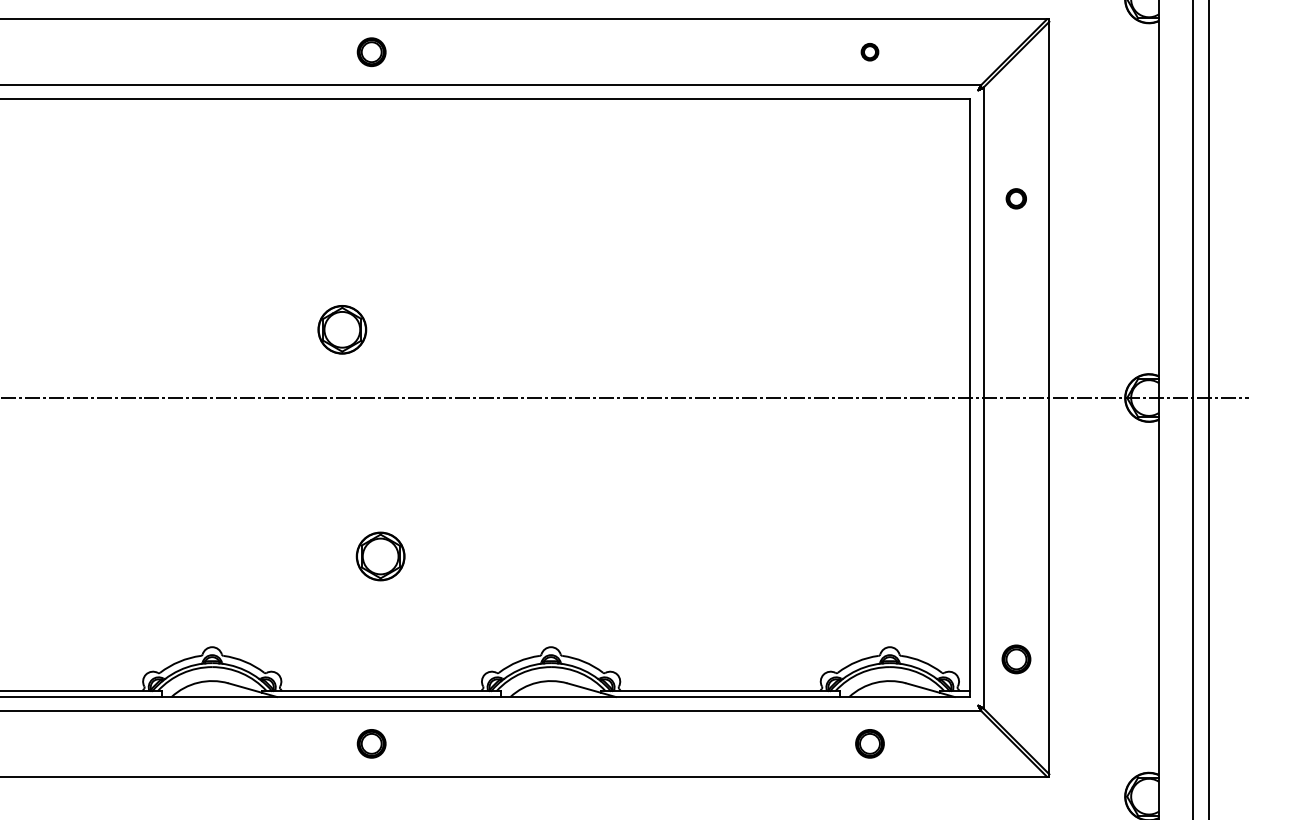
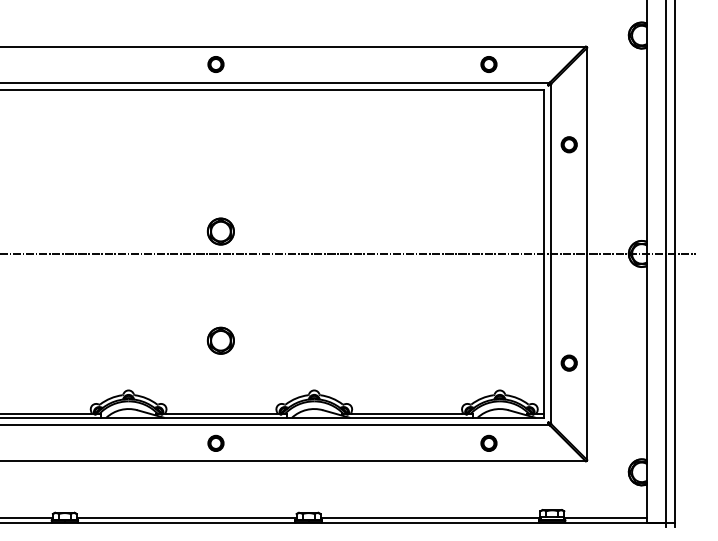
part: (869, 52) -> (488, 64), size x1.67
part: (1015, 198) -> (568, 144), size x1.43
part: (341, 329) -> (220, 231), moved
part: (1015, 658) -> (568, 362), moved

